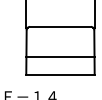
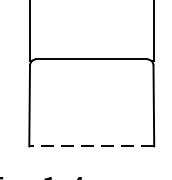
line: (60, 57) -> (91, 115), removed
line: (59, 74) -> (89, 146), solid -> dashed

